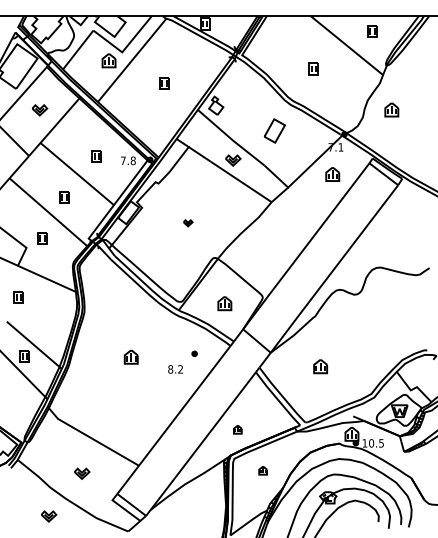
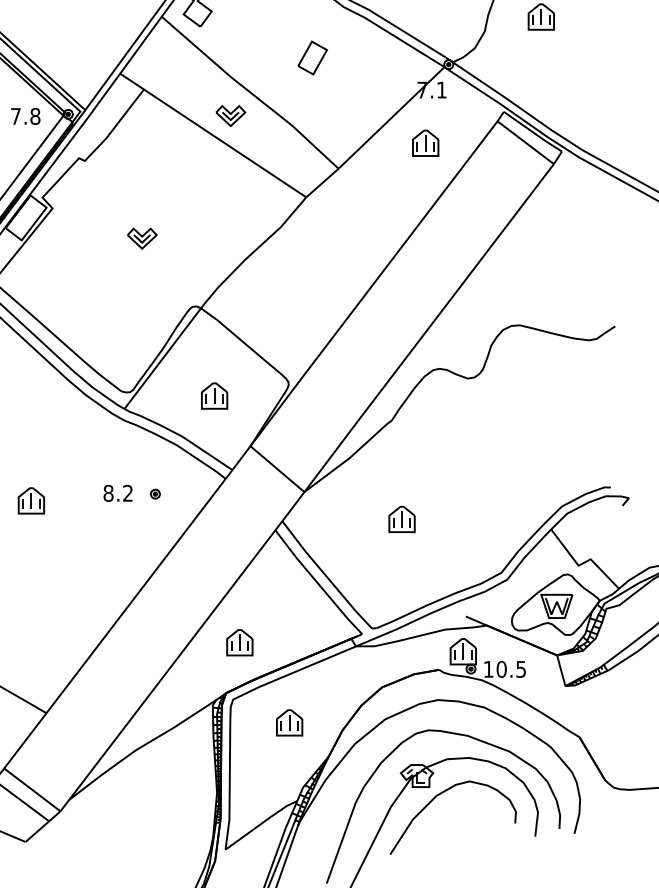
part: (275, 130) -> (313, 57), size x0.71
part: (188, 223) -> (143, 239), size x1.67
text: (175, 369) -> (117, 493), moved
part: (237, 429) -> (239, 642), size x1.67
part: (262, 470) -> (288, 722), size x1.67

